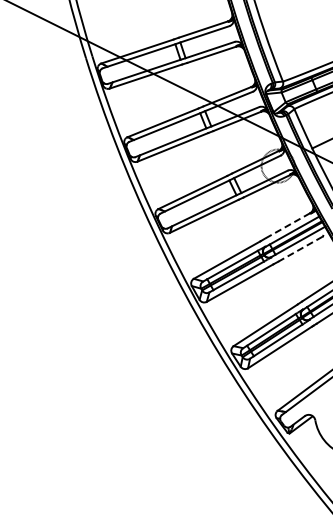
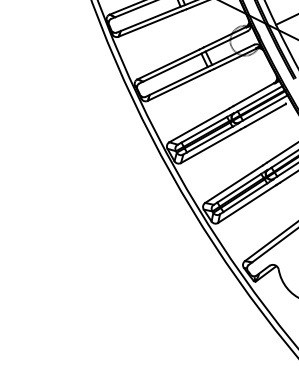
line: (287, 225) -> (253, 94), dashed -> solid
line: (300, 249) -> (265, 115), dashed -> solid

